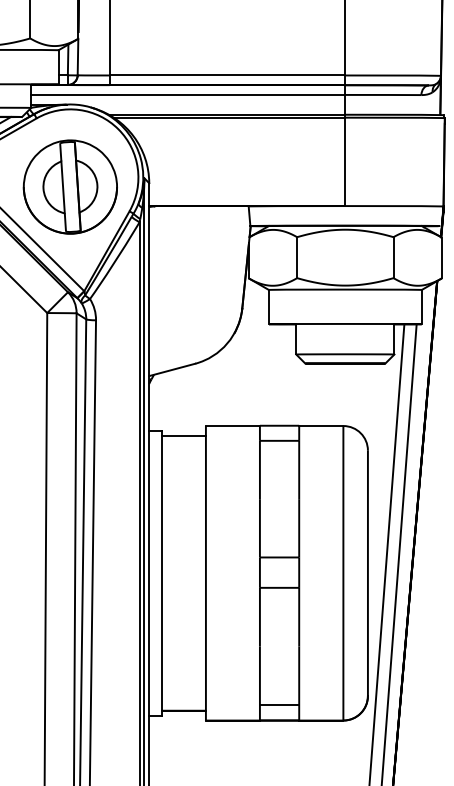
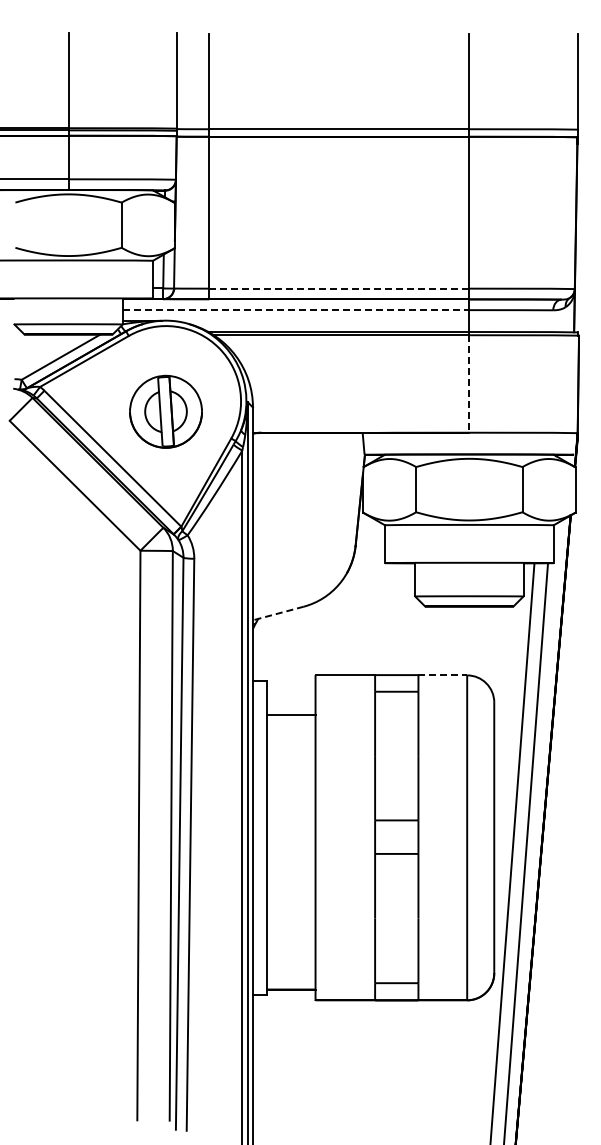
line: (227, 75) -> (339, 288), solid -> dashed
line: (188, 95) -> (296, 310), solid -> dashed
line: (345, 161) -> (469, 383), solid -> dashed
part: (69, 186) -> (165, 411), size x0.7
line: (171, 369) -> (277, 613), solid -> dashed
line: (321, 426) -> (443, 675), solid -> dashed
line: (183, 436) -> (290, 715), moved

